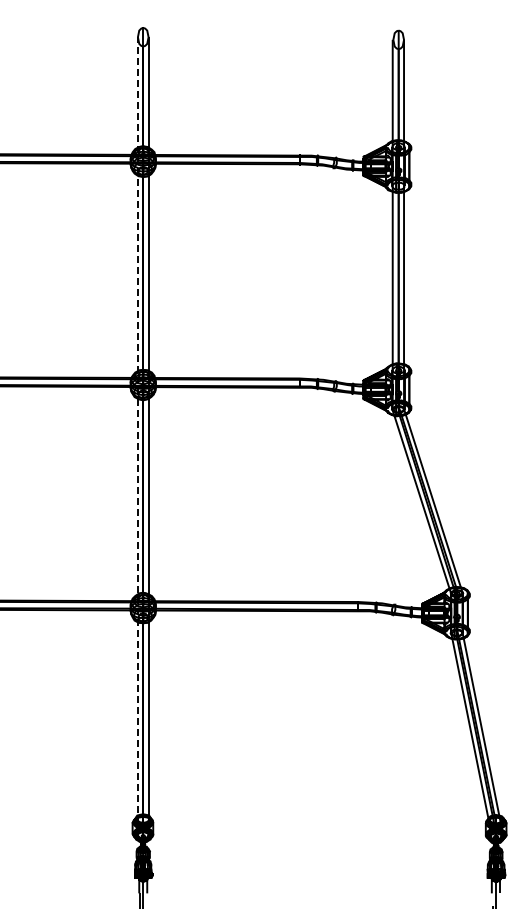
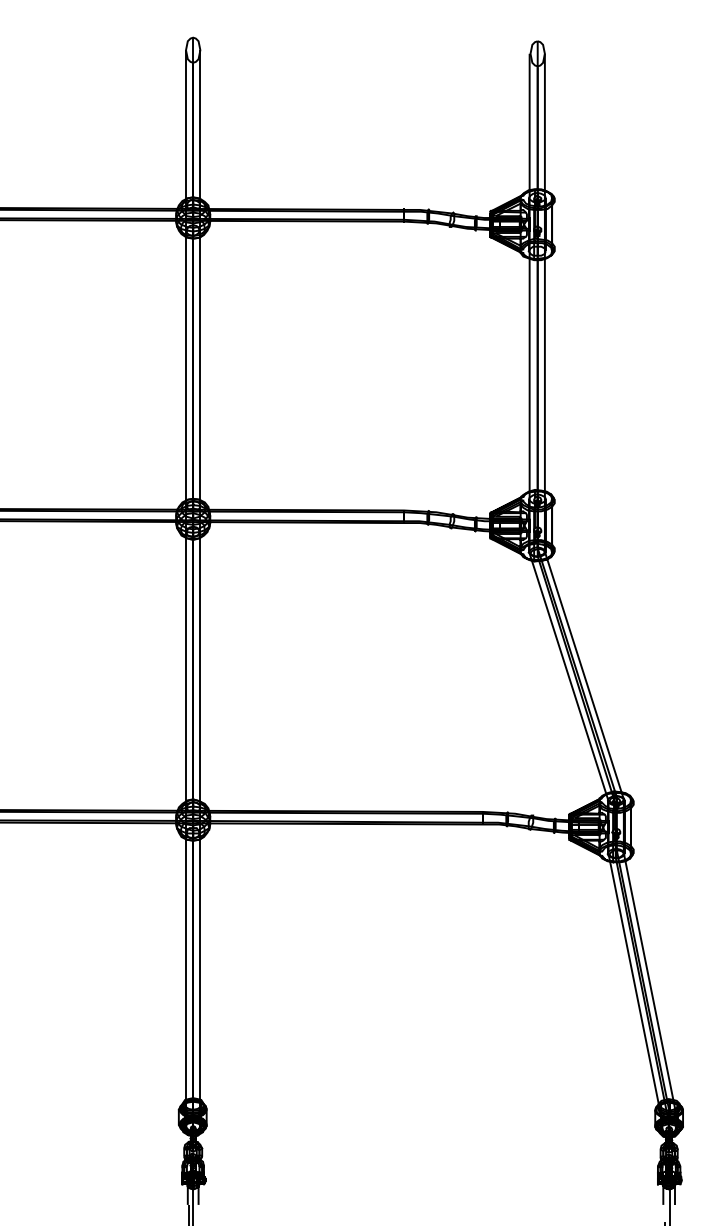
line: (137, 435) -> (185, 587), dashed -> solid

